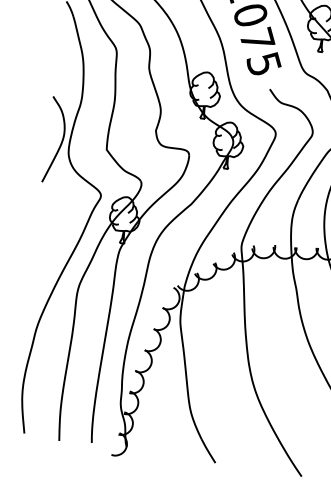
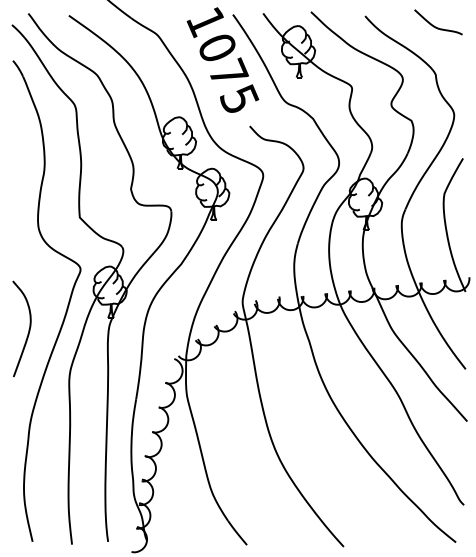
curve: (61, 141) -> (28, 329), moved

